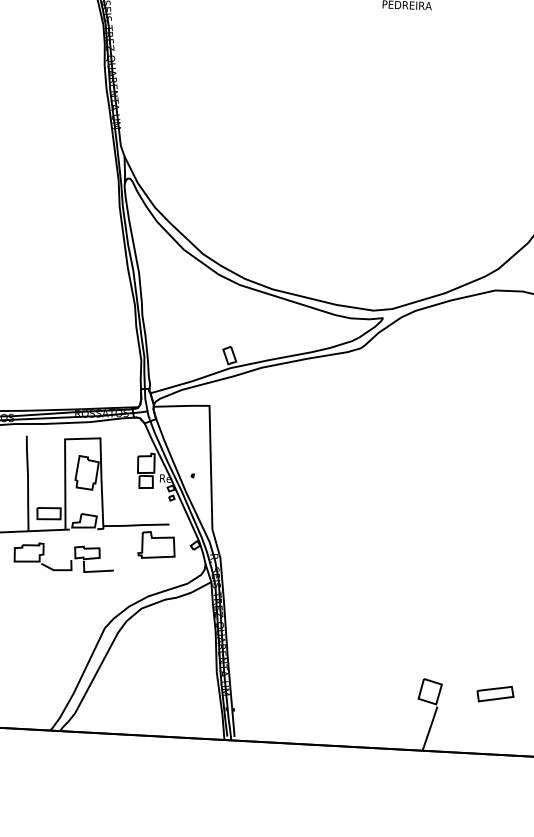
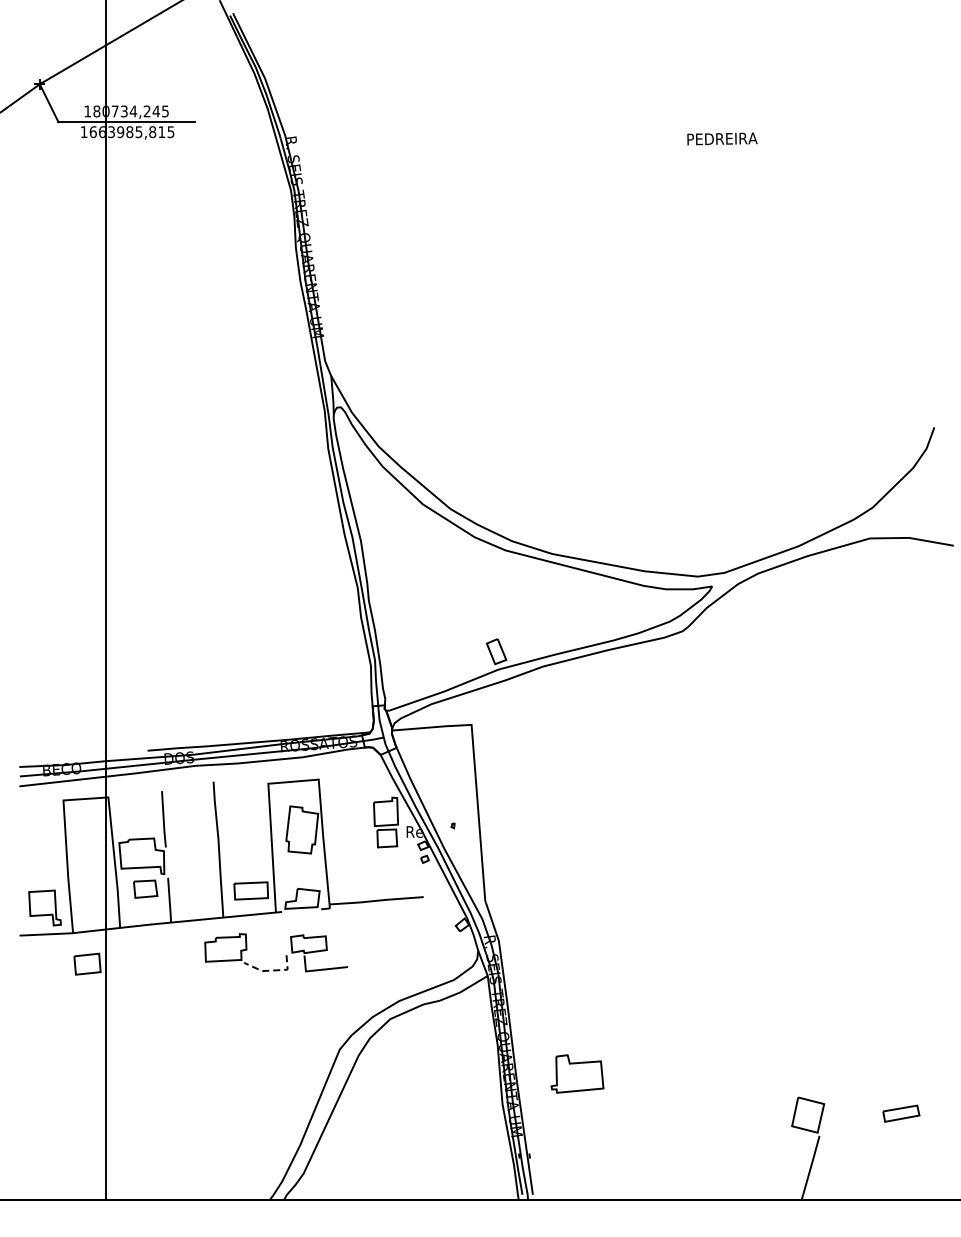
part: (156, 545) -> (577, 1073), moved
line: (60, 570) -> (272, 970), solid -> dashed
part: (495, 694) -> (901, 1113), size x0.7

